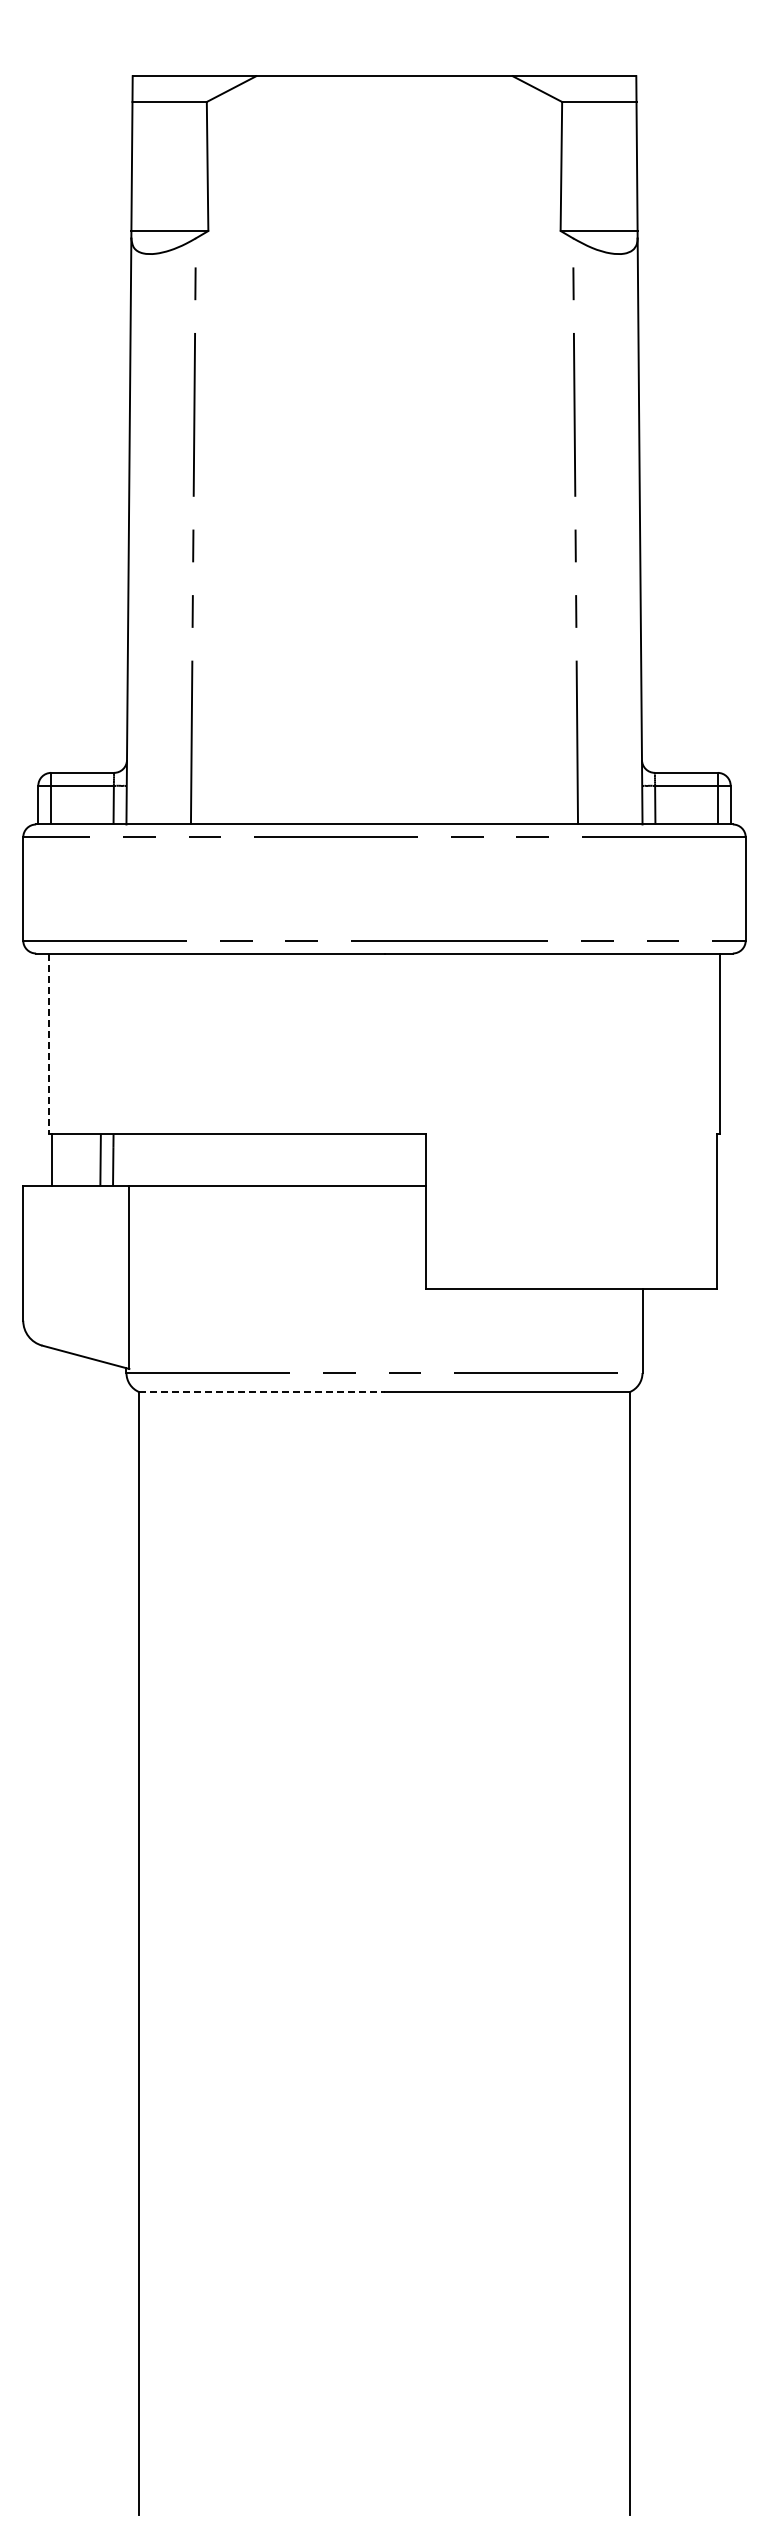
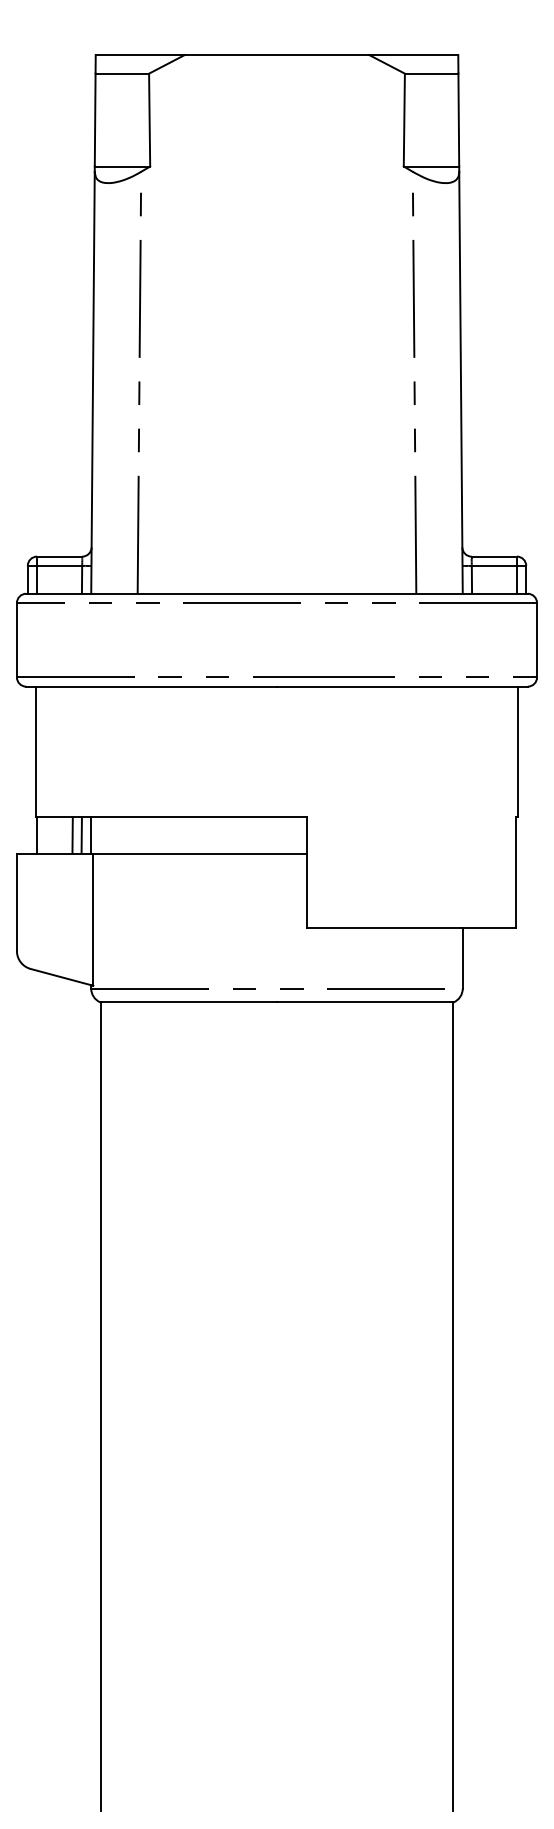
line: (49, 1044) -> (35, 752), dashed -> solid
line: (126, 1159) -> (91, 834), added
line: (261, 1392) -> (188, 1002), dashed -> solid

